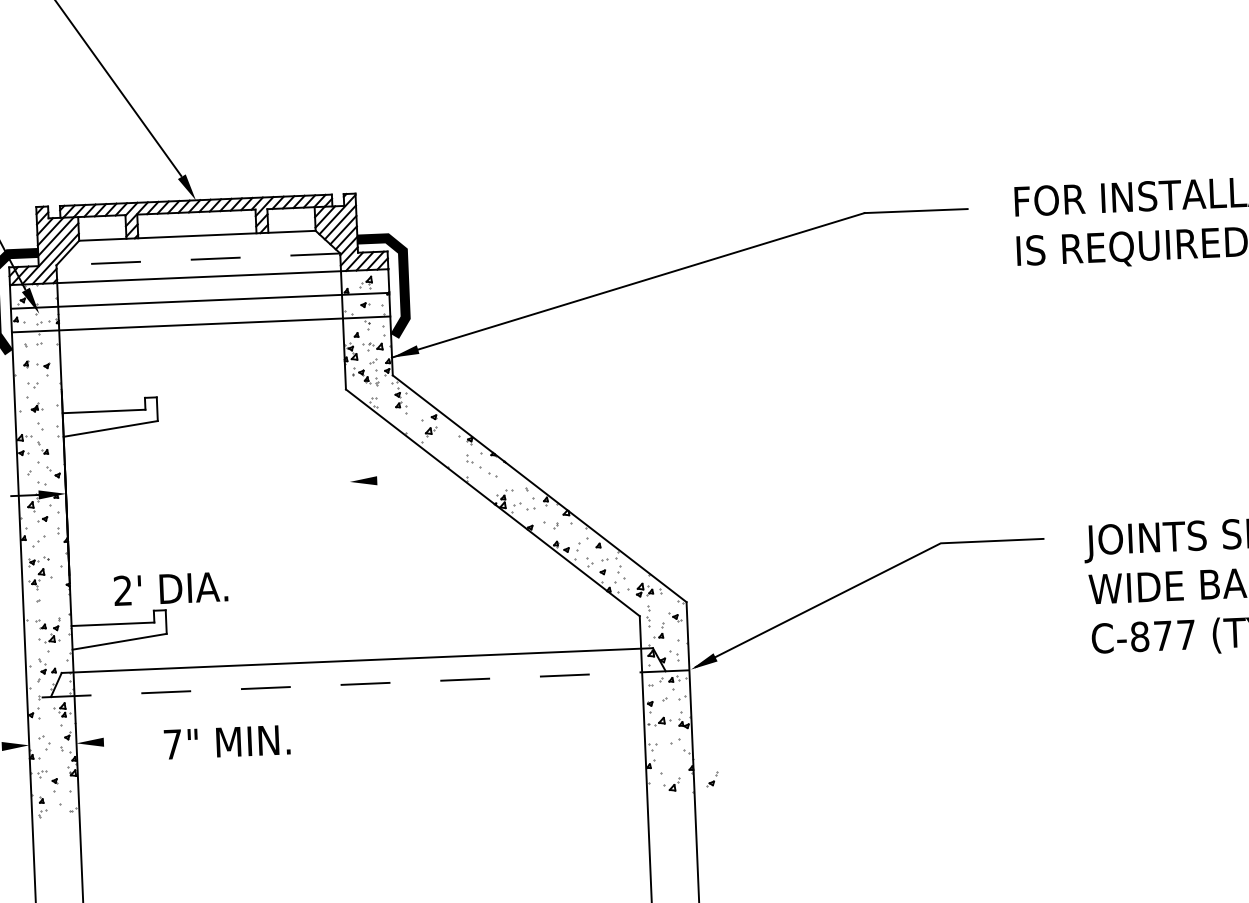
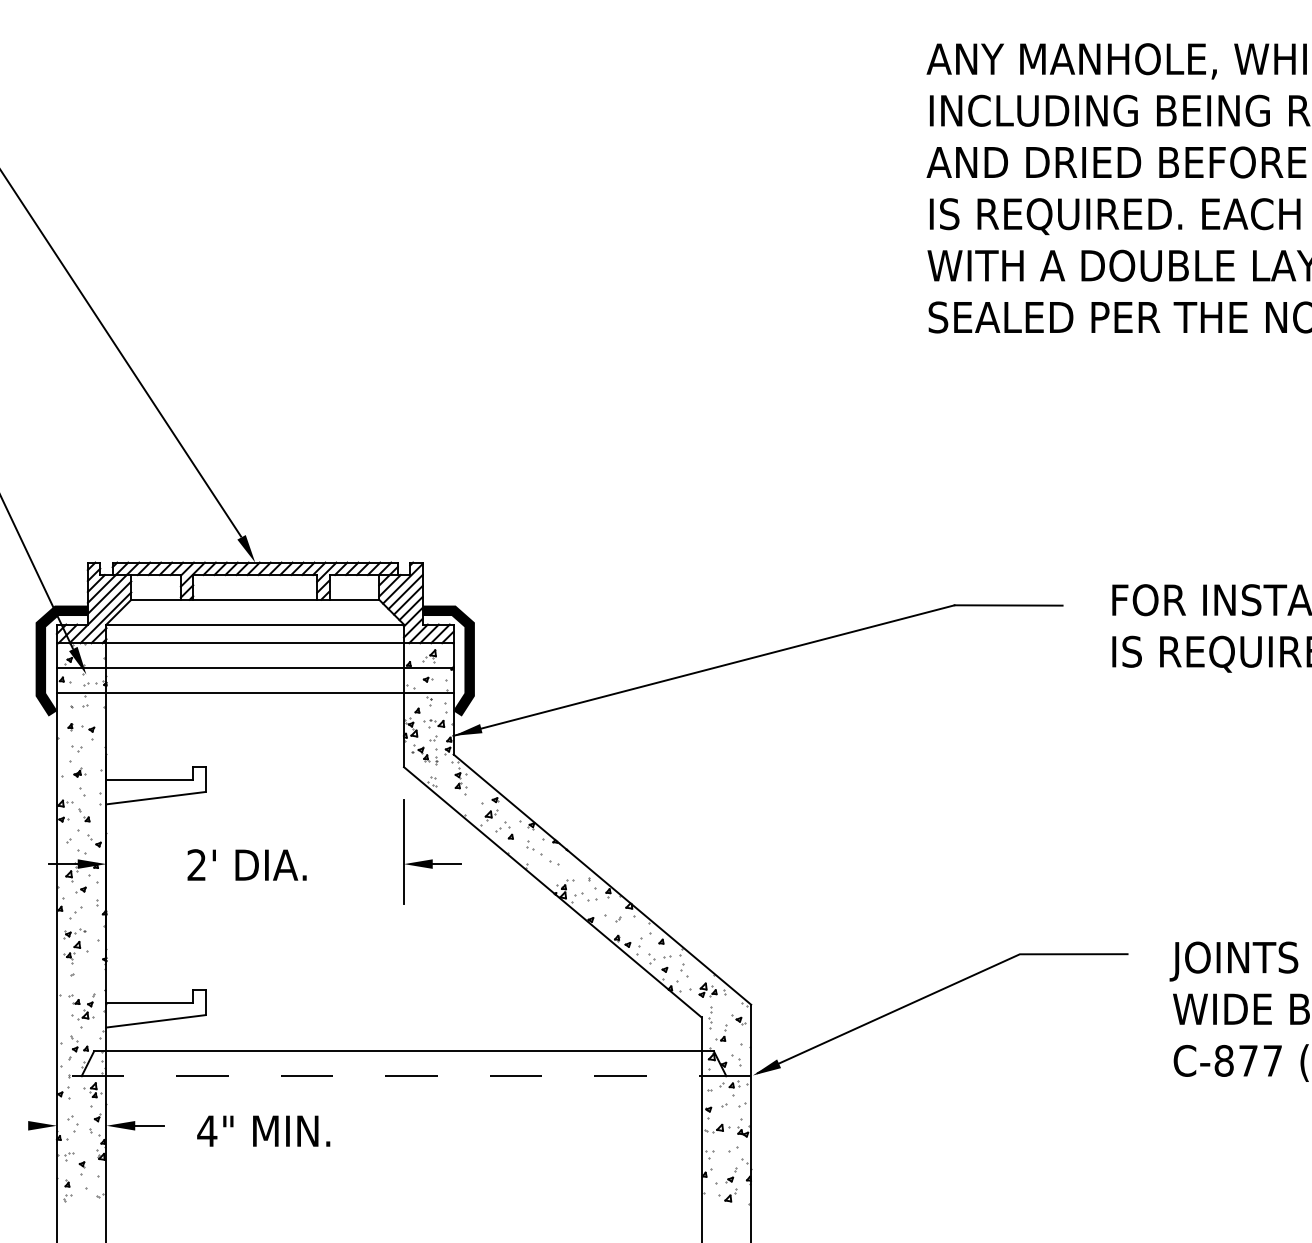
line: (198, 259) -> (255, 624), dashed -> solid
part: (444, 445) -> (504, 830), added
line: (349, 469) -> (404, 851), added
line: (390, 480) -> (446, 864), added
text: (170, 588) -> (246, 864), moved
line: (117, 741) -> (149, 1125), added
text: (173, 743) -> (207, 1130), 7" -> 4"
part: (712, 779) -> (731, 1175), moved

